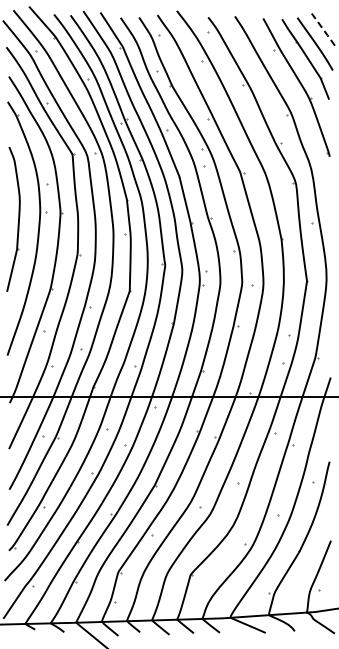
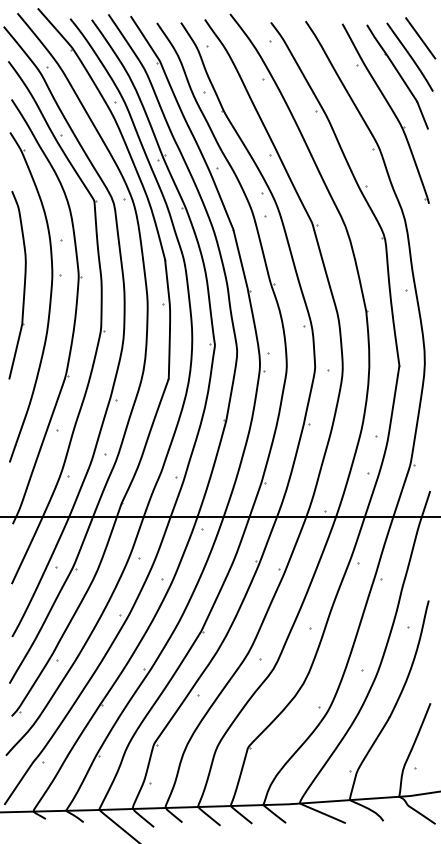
line: (323, 29) -> (420, 38), dashed -> solid

